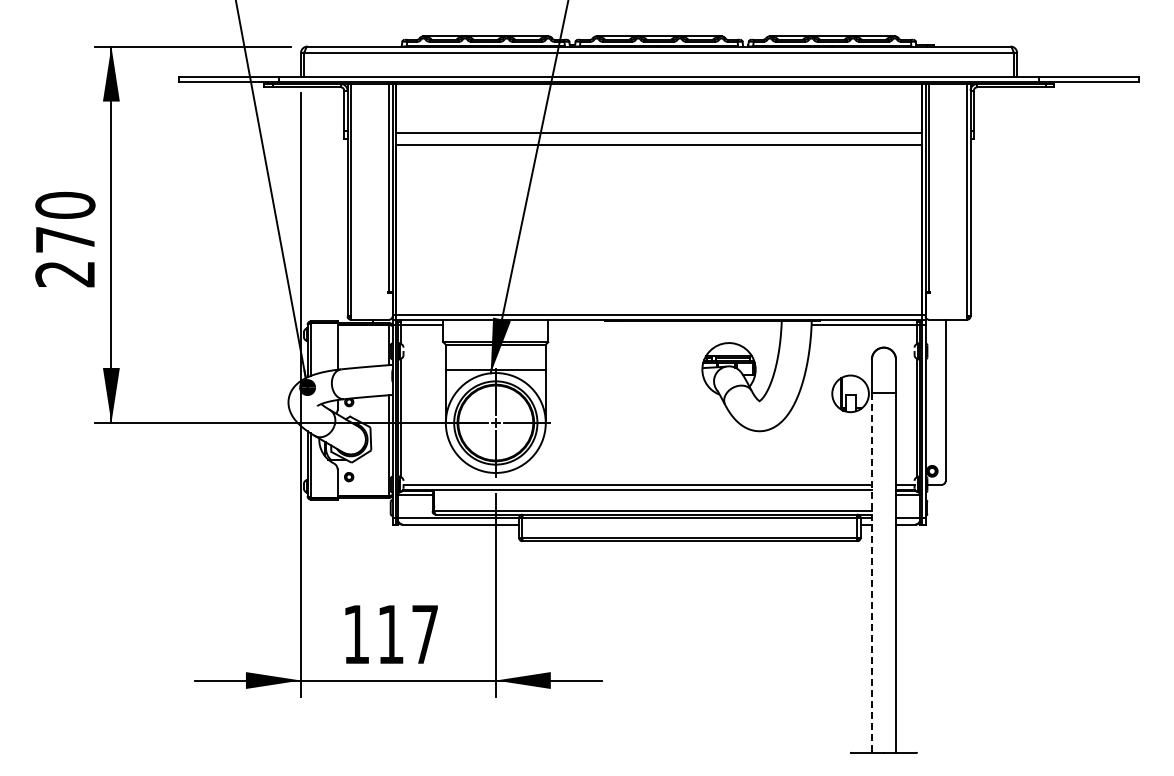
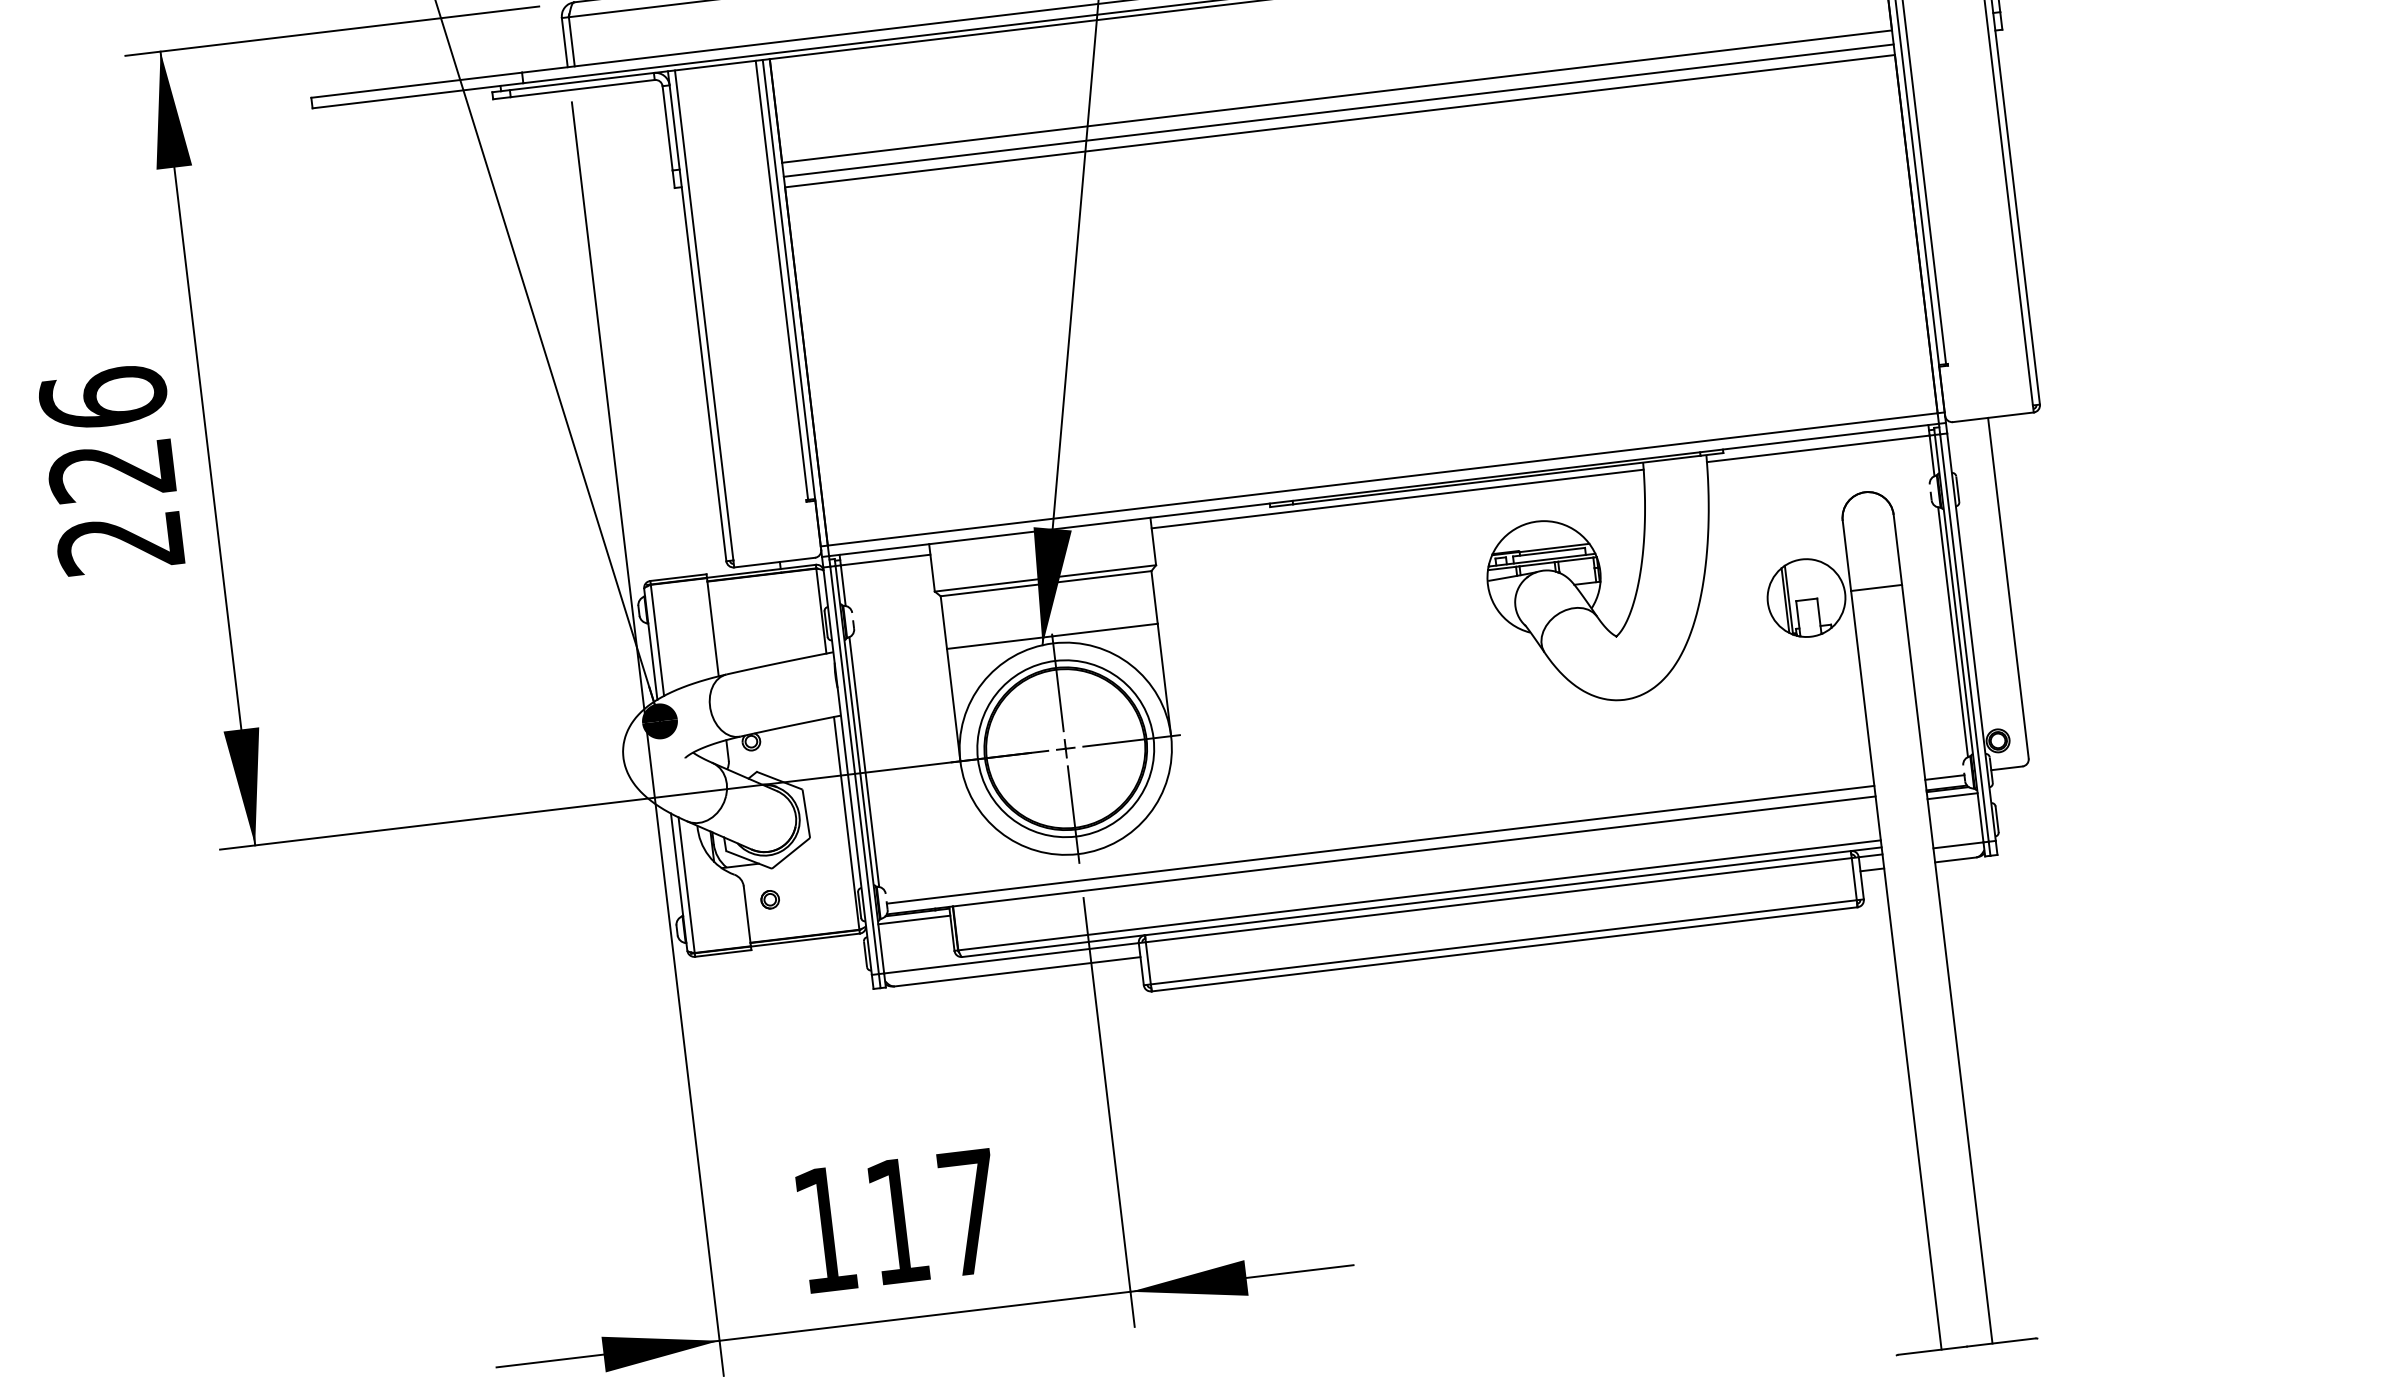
line: (658, 139) -> (1337, 110), added
text: (65, 221) -> (107, 432), 270 -> 226
line: (664, 324) -> (1396, 498), added
line: (871, 572) -> (1895, 969), dashed -> solid

